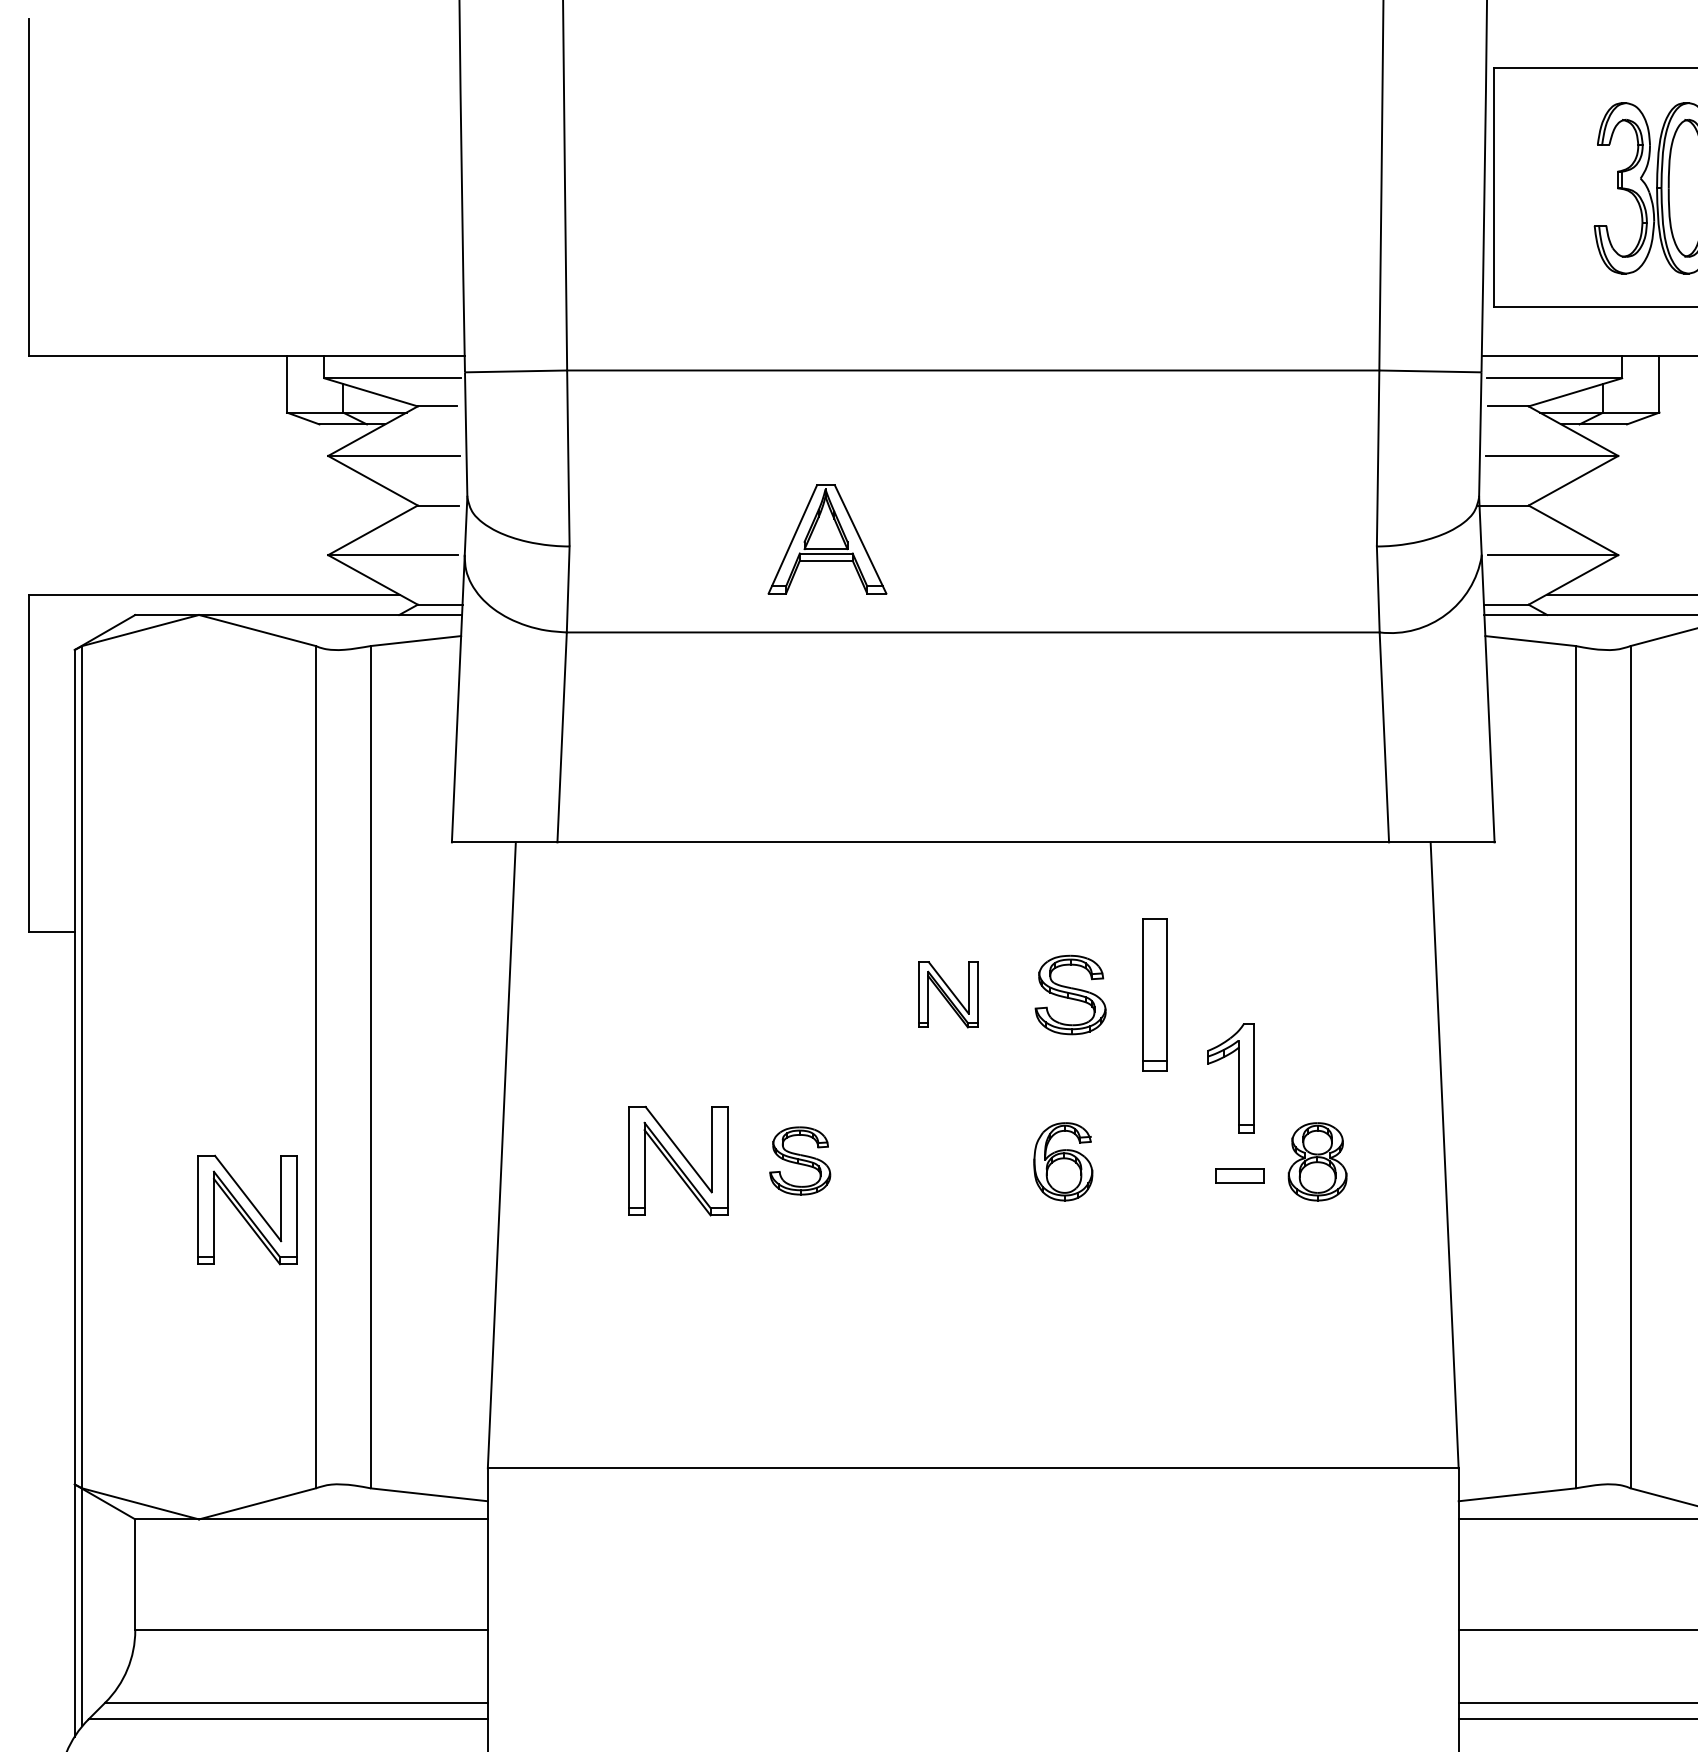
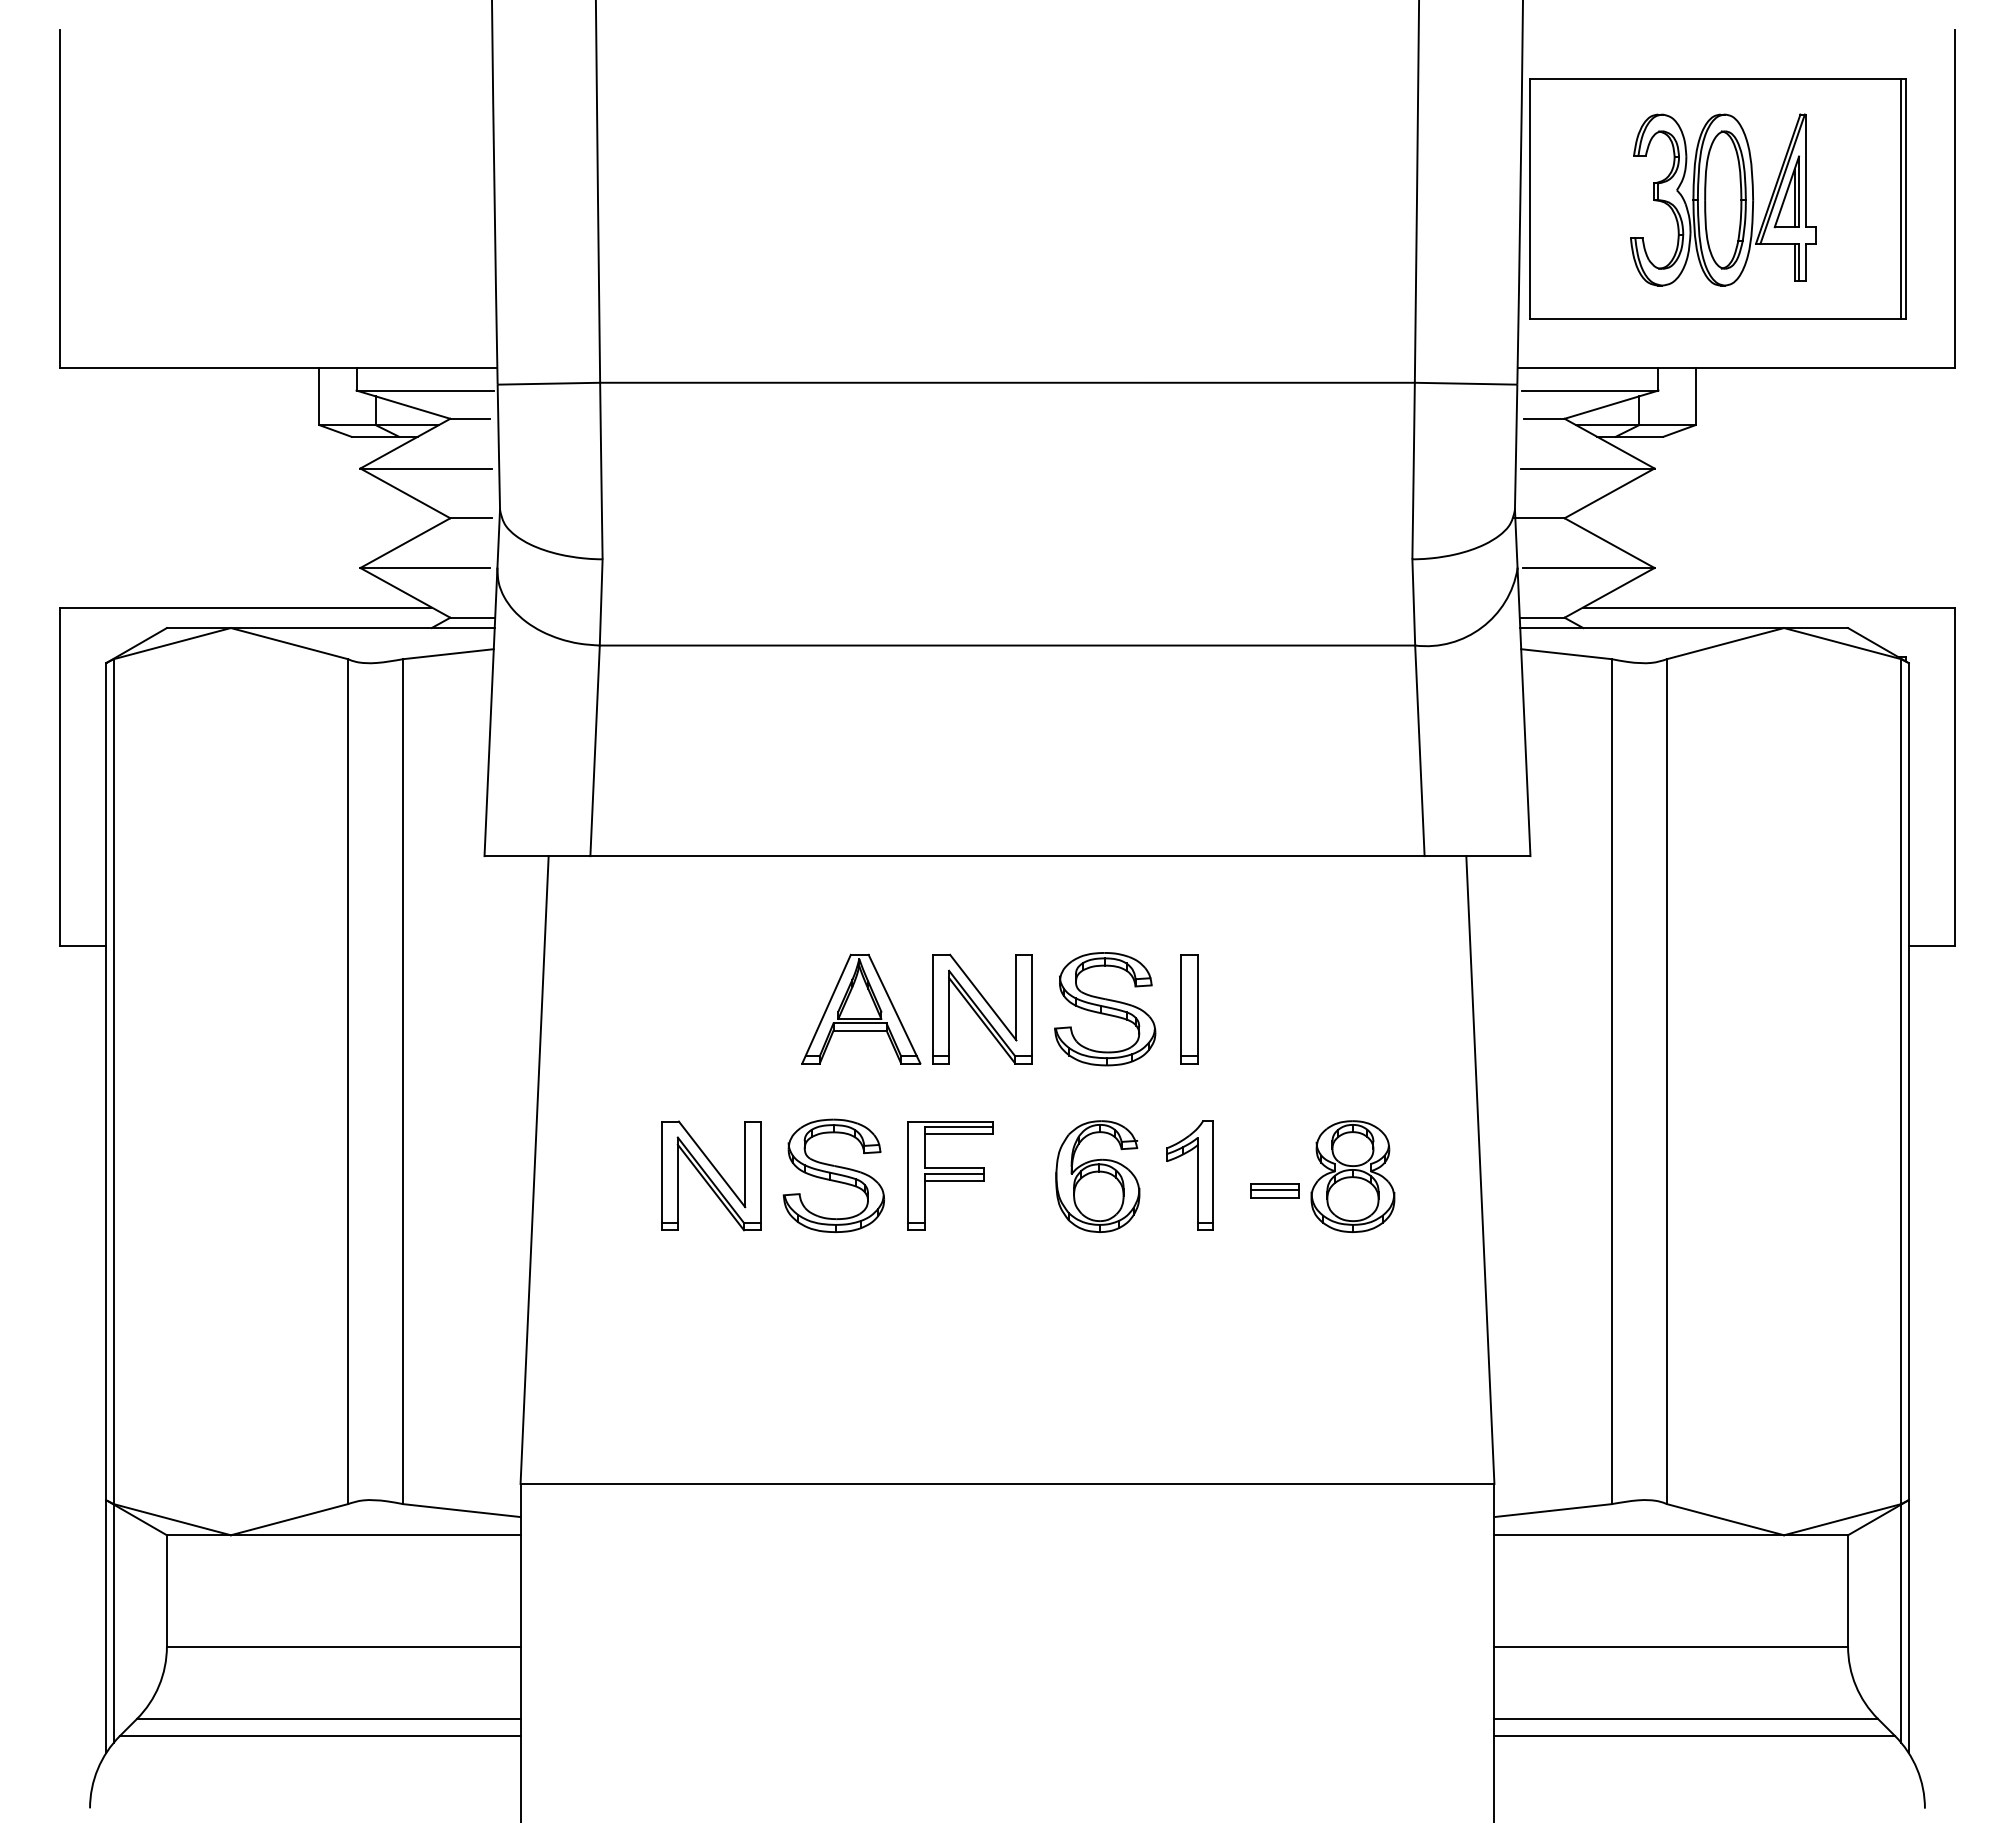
part: (827, 538) -> (861, 1008), moved
part: (948, 994) -> (982, 1008), size x1.67
part: (1070, 995) -> (1105, 1009), size x1.43
part: (1154, 995) -> (1189, 1009), size x0.71
part: (1238, 1078) -> (1197, 1175), moved
part: (799, 1160) -> (833, 1175), size x1.67
part: (916, 1160) -> (950, 1175), added
part: (1062, 1161) -> (1097, 1176), size x1.43
part: (1317, 1161) -> (1352, 1176), size x1.43
line: (1239, 1175) -> (1274, 1190), added
part: (247, 1209) -> (279, 1224), removed

